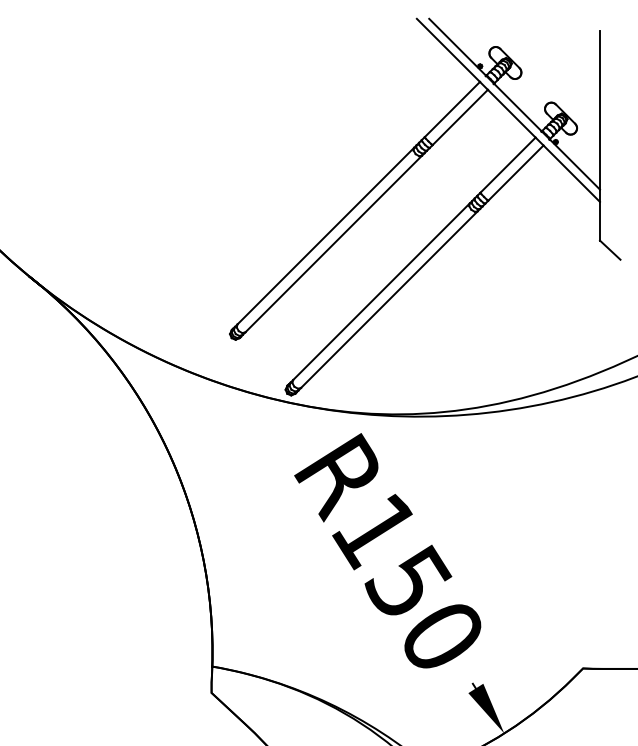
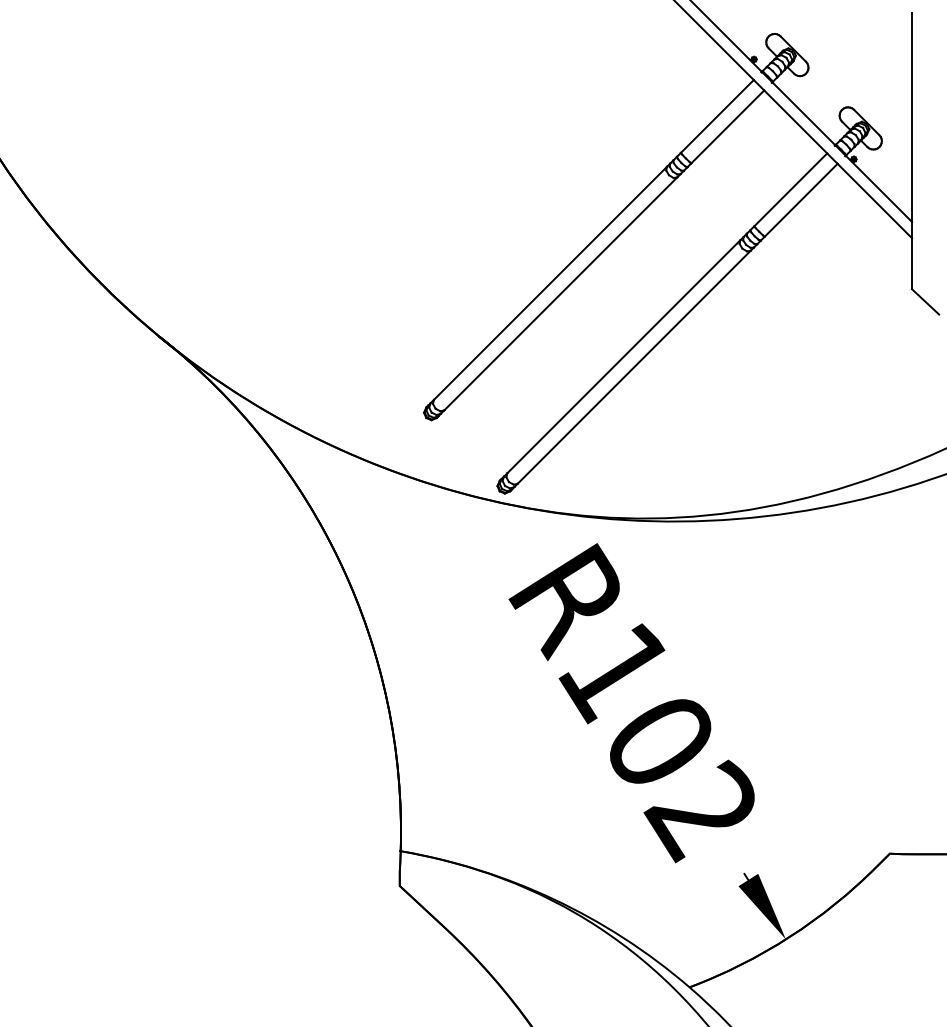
text: (422, 609) -> (678, 776), R150 -> R102

